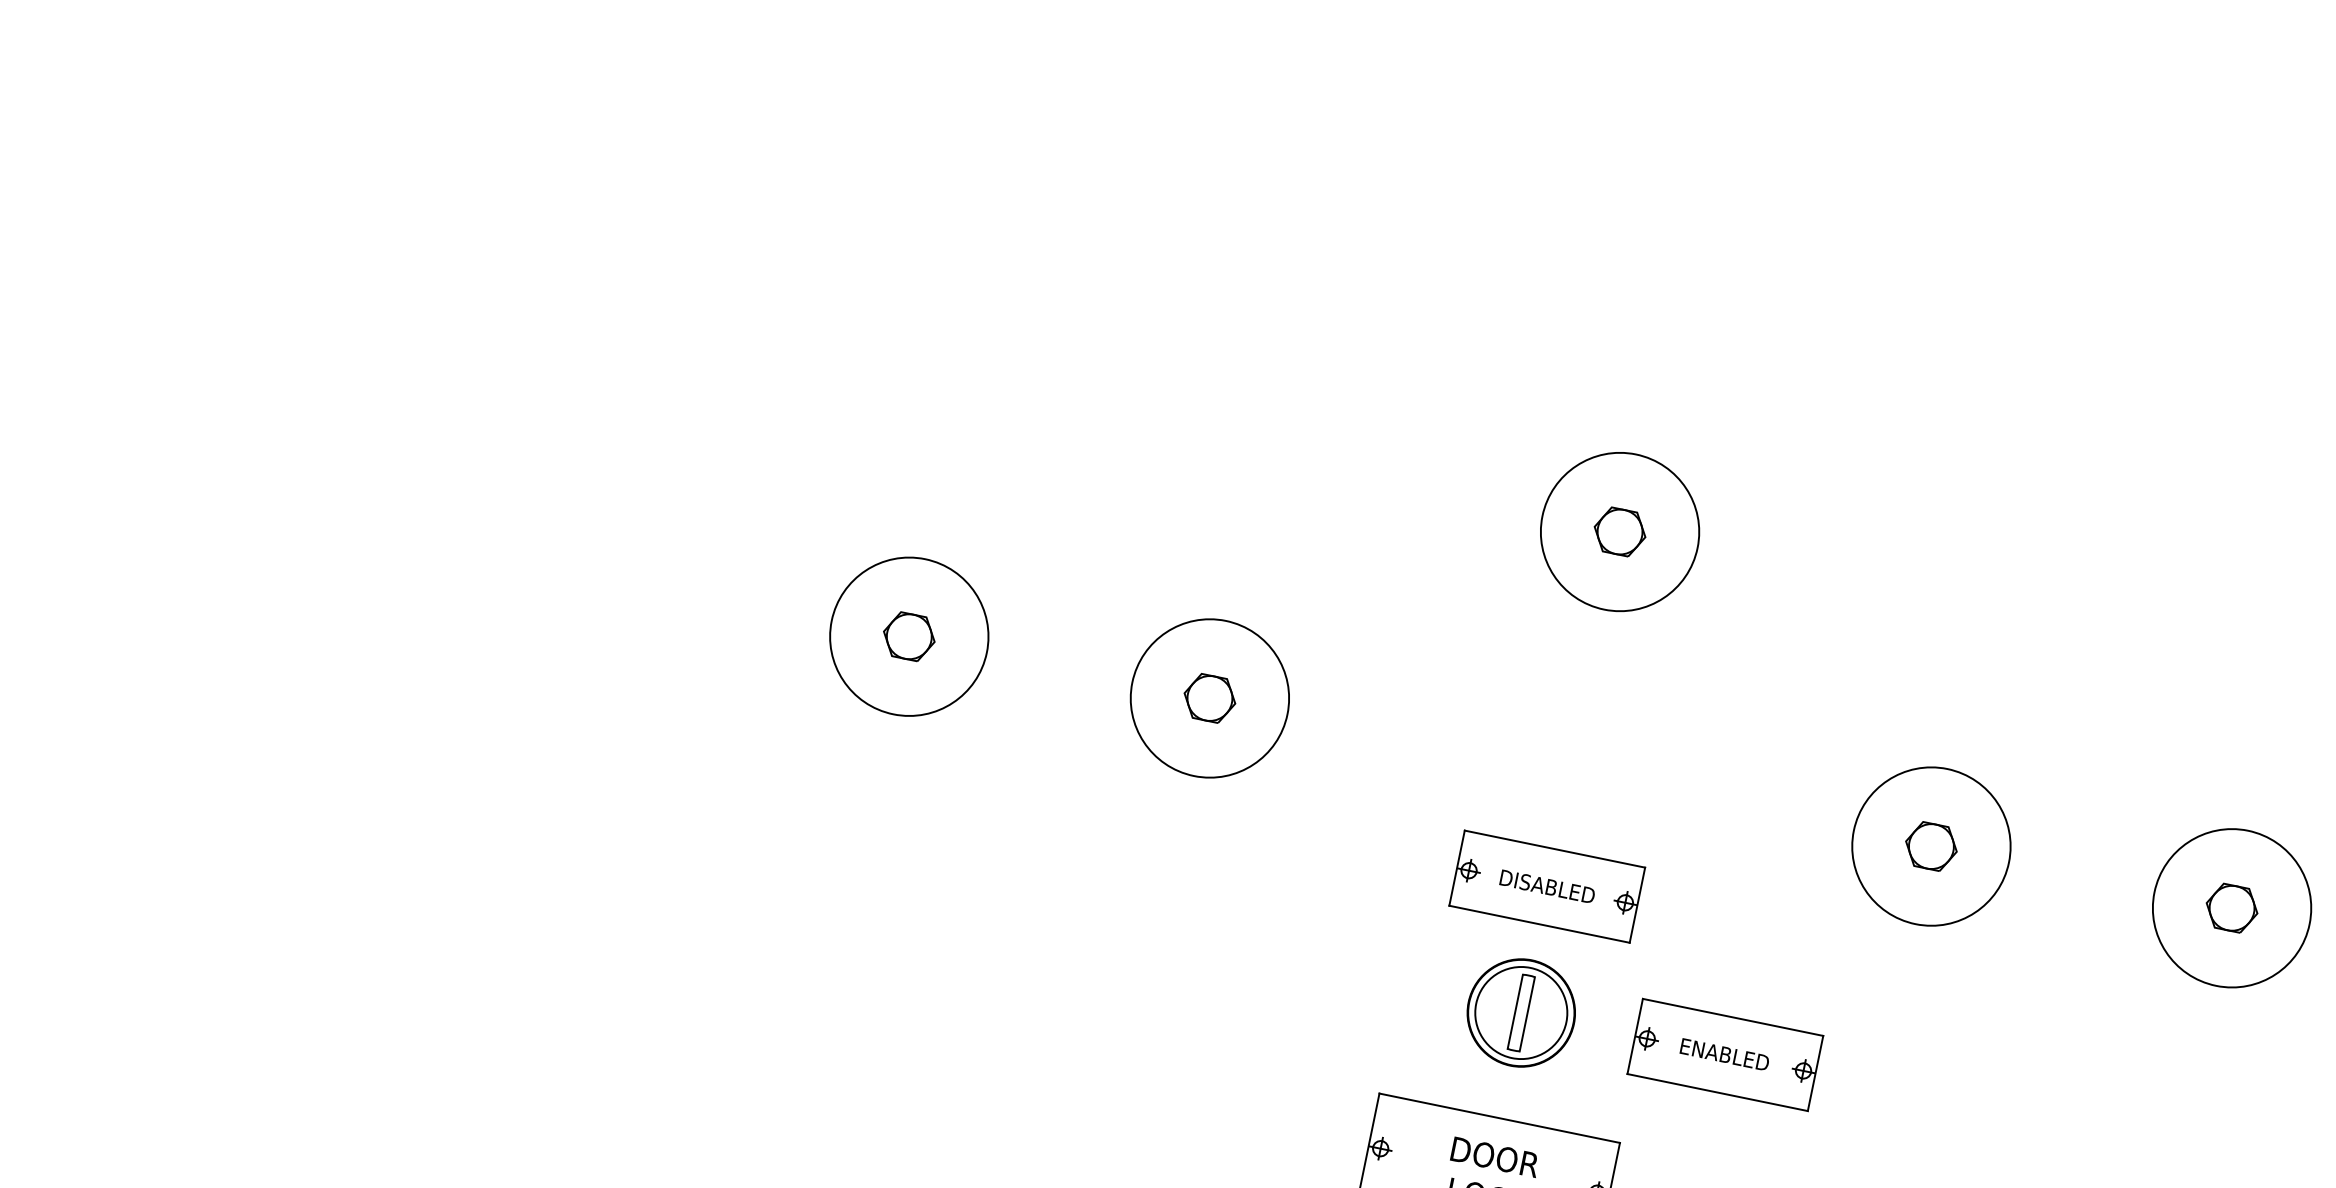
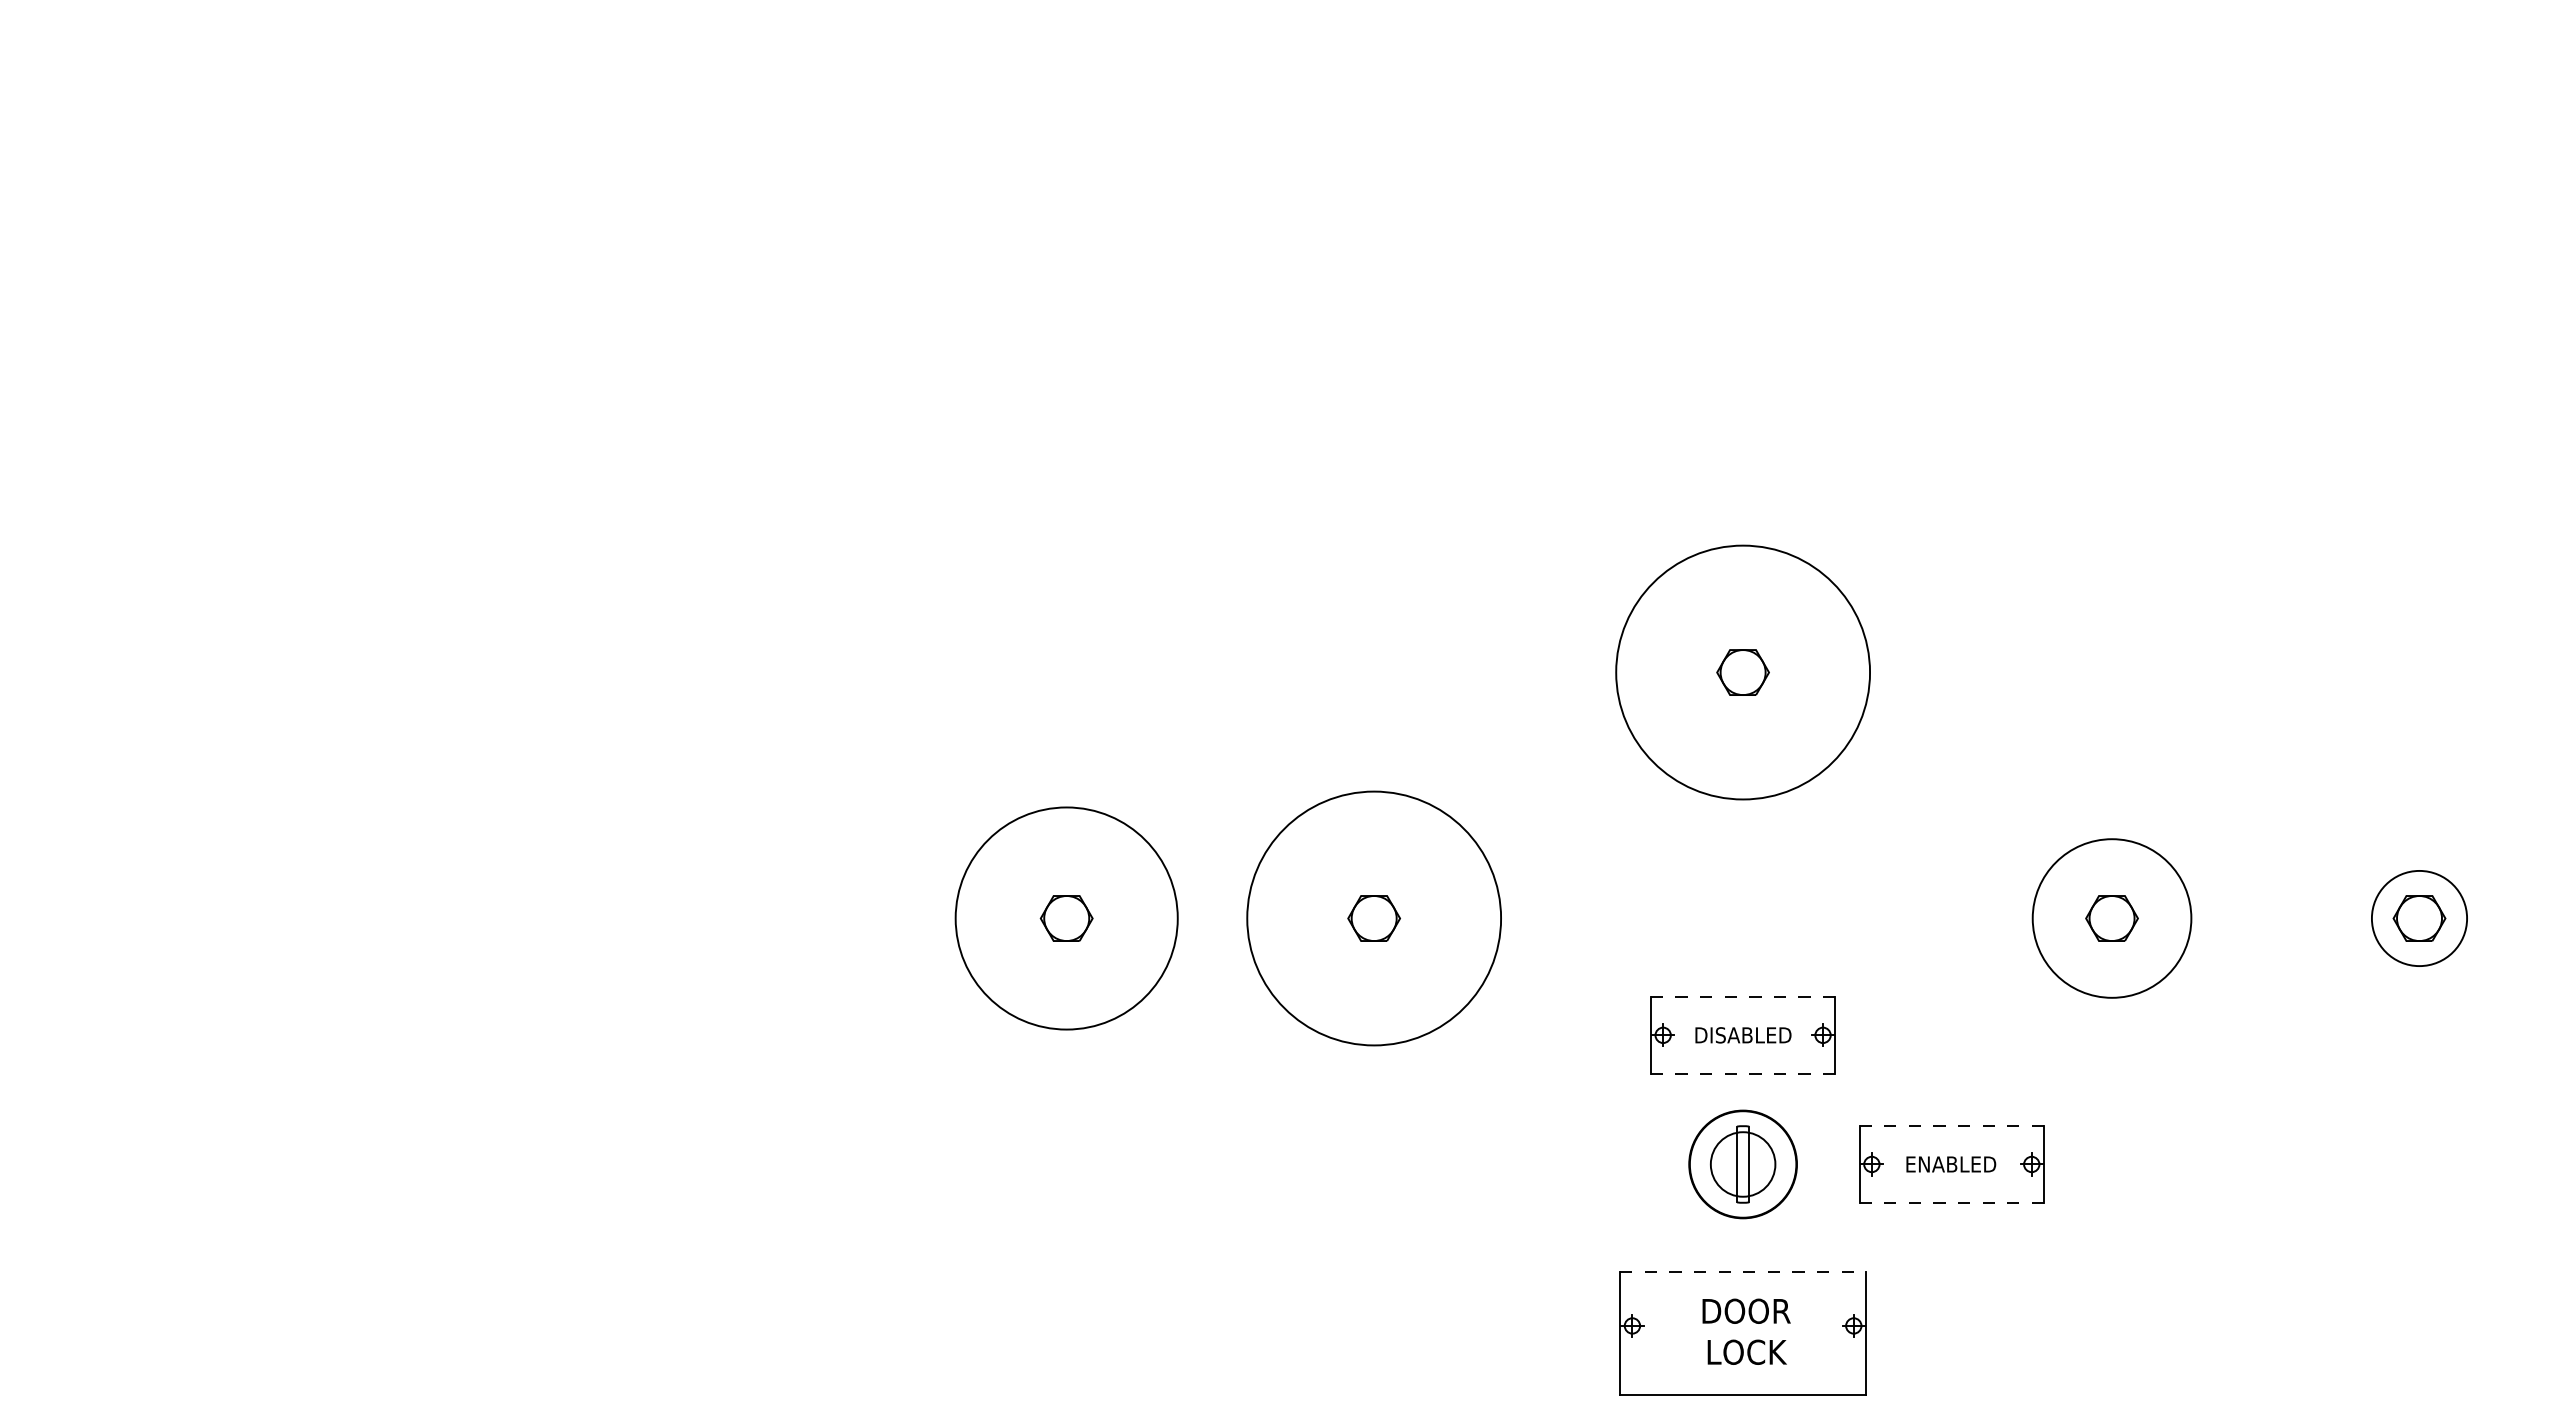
circle: (1619, 531) -> (1742, 672), size x1.6
circle: (909, 636) -> (1066, 918), size x1.4
circle: (1209, 698) -> (1373, 918), size x1.6
line: (1554, 848) -> (1742, 996), solid -> dashed
circle: (2232, 908) -> (2419, 918), size x0.6
line: (1539, 924) -> (1743, 1073), solid -> dashed
circle: (1521, 1013) -> (1743, 1164), size x0.7
line: (1732, 1017) -> (1951, 1126), solid -> dashed
line: (1718, 1092) -> (1952, 1202), solid -> dashed
line: (1500, 1118) -> (1743, 1272), solid -> dashed

